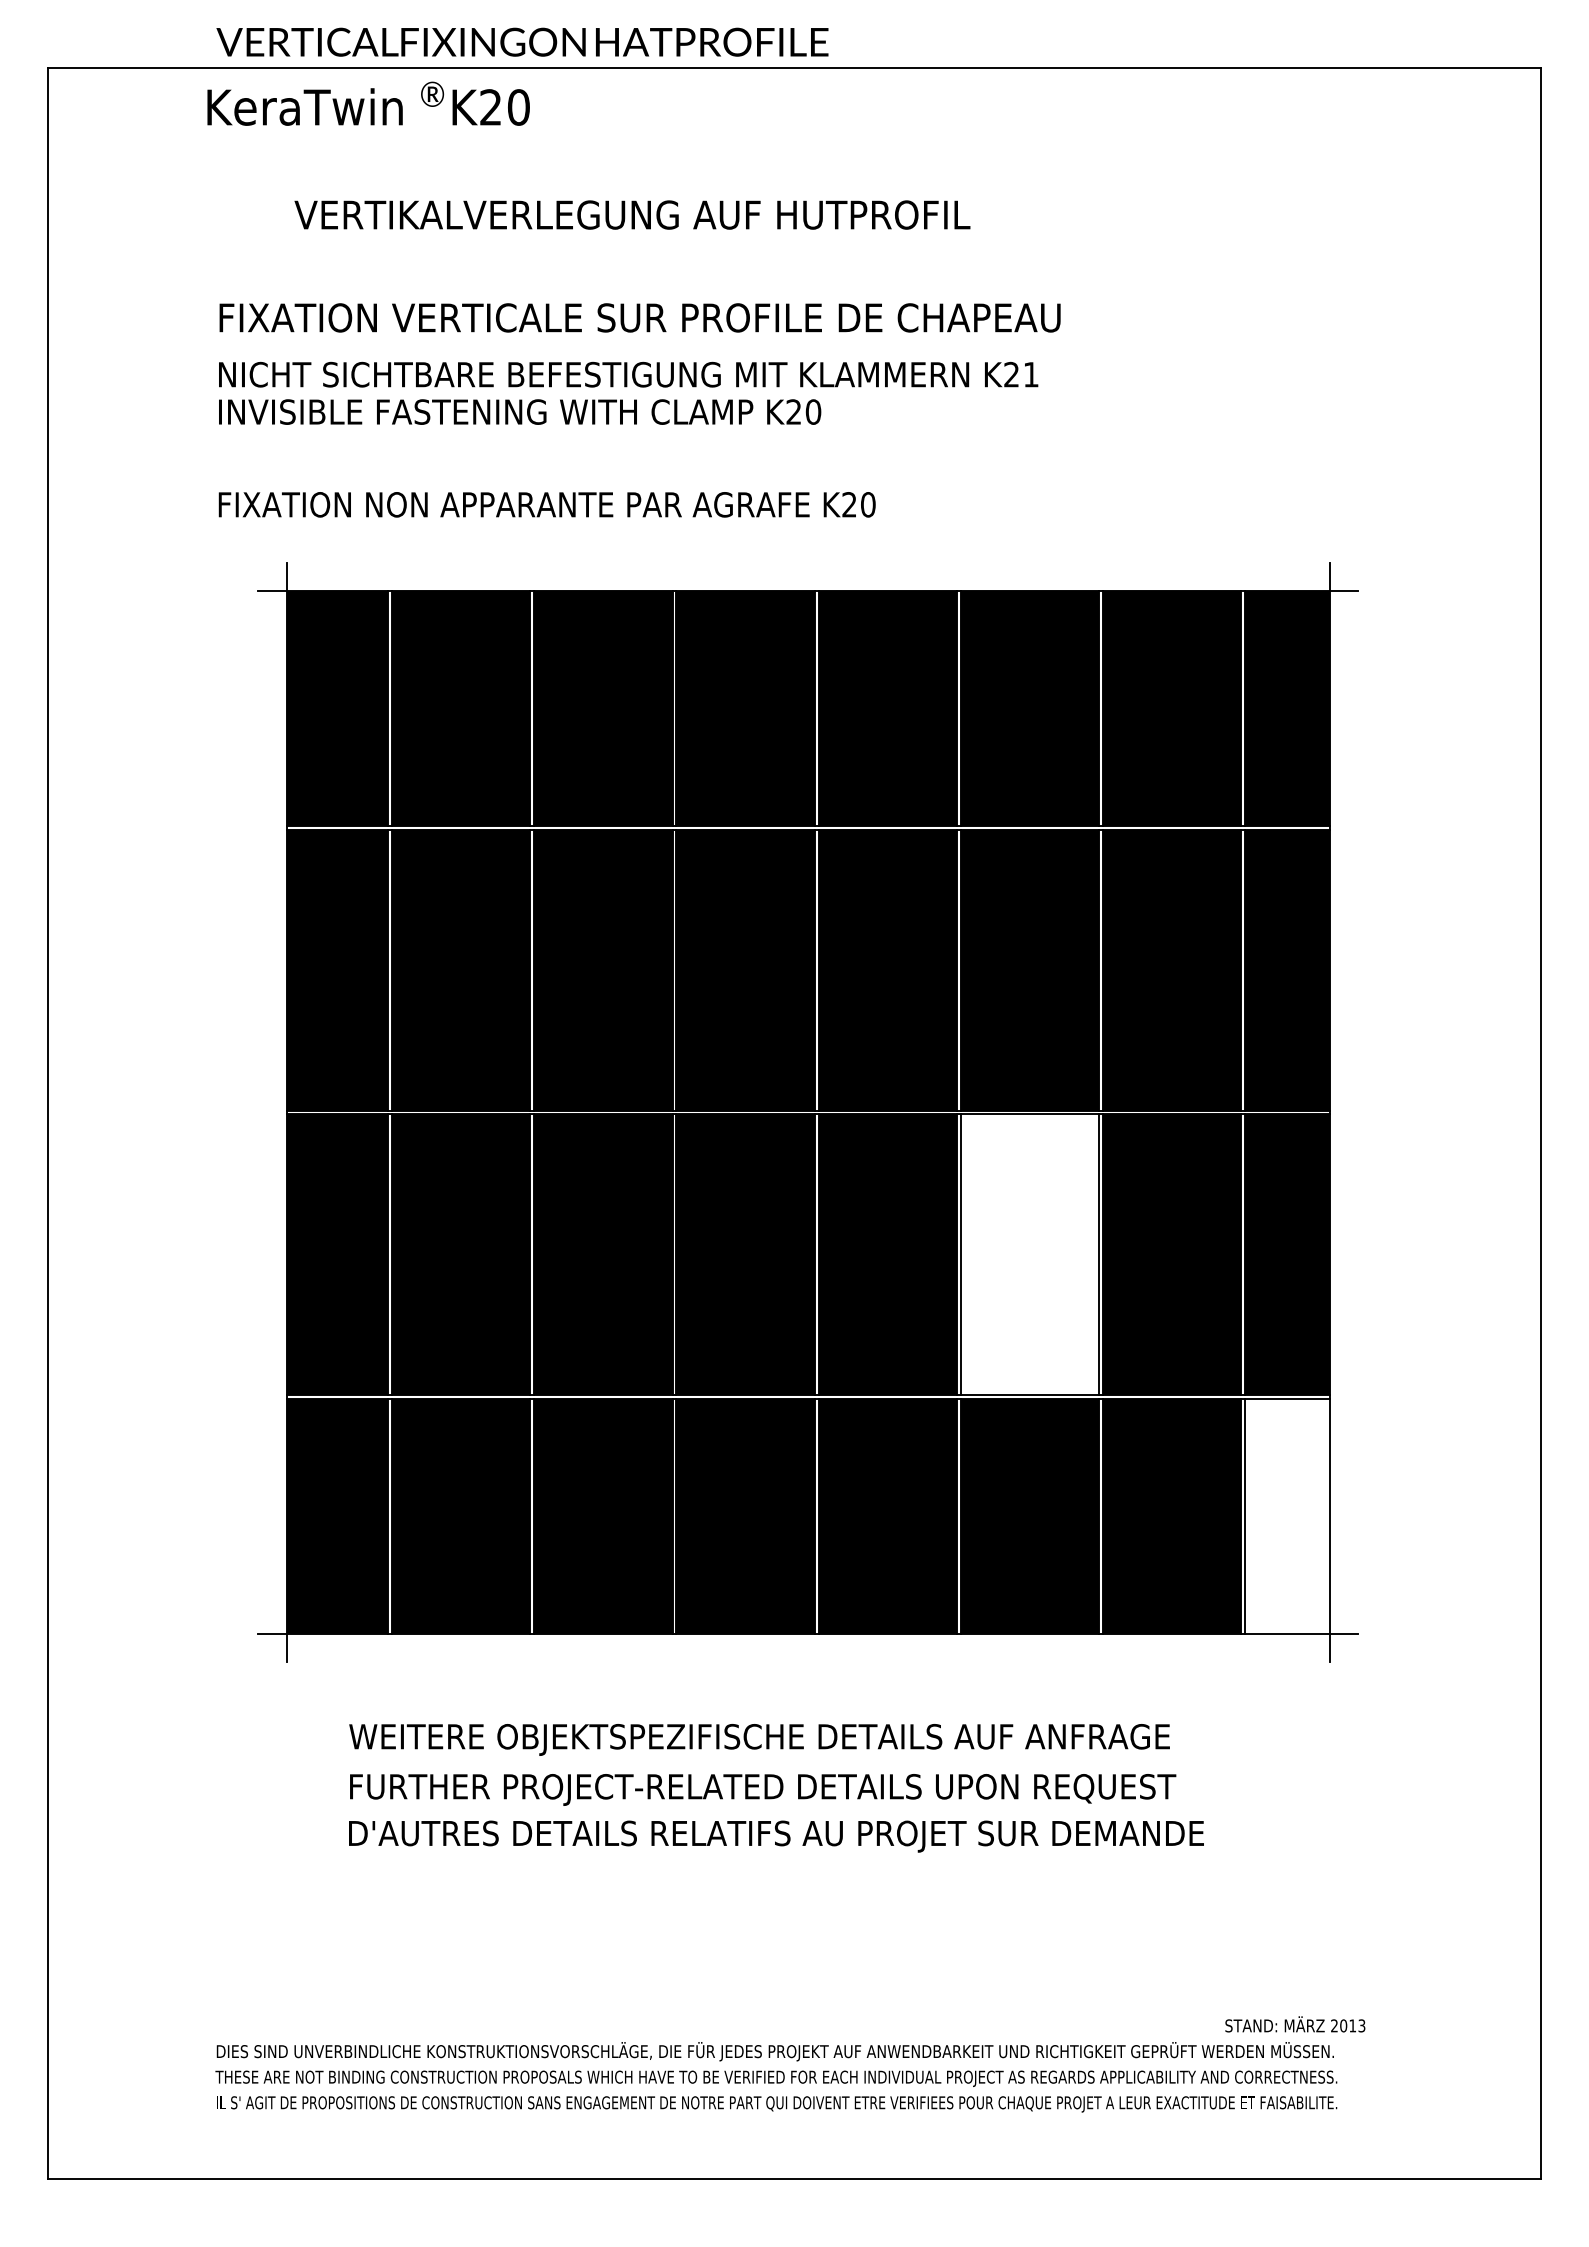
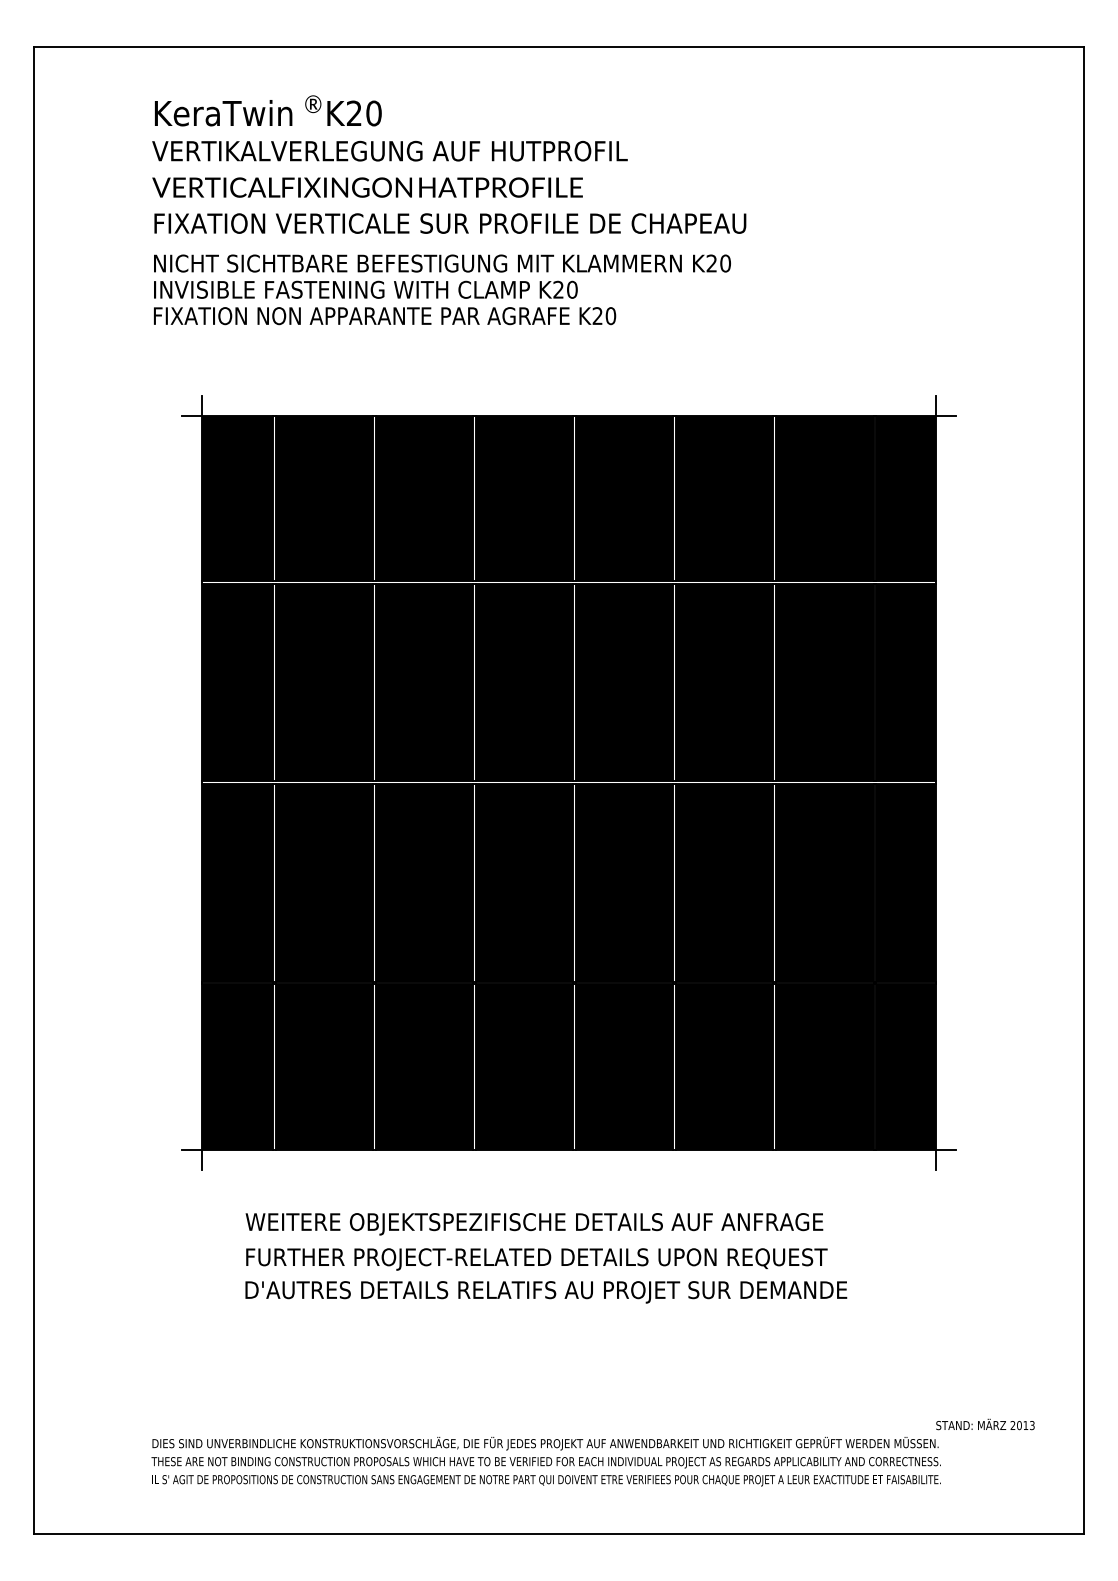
text: (522, 42) -> (367, 187), moved
text: (368, 103) -> (268, 110), moved
text: (631, 214) -> (389, 150), moved
text: (1031, 374) -> (725, 263), K21 -> K20
text: (547, 505) -> (385, 316), moved
fill: (1029, 1254) -> (724, 882), added
fill: (1286, 1515) -> (905, 1066), added
text: (1295, 2024) -> (985, 1424), moved

